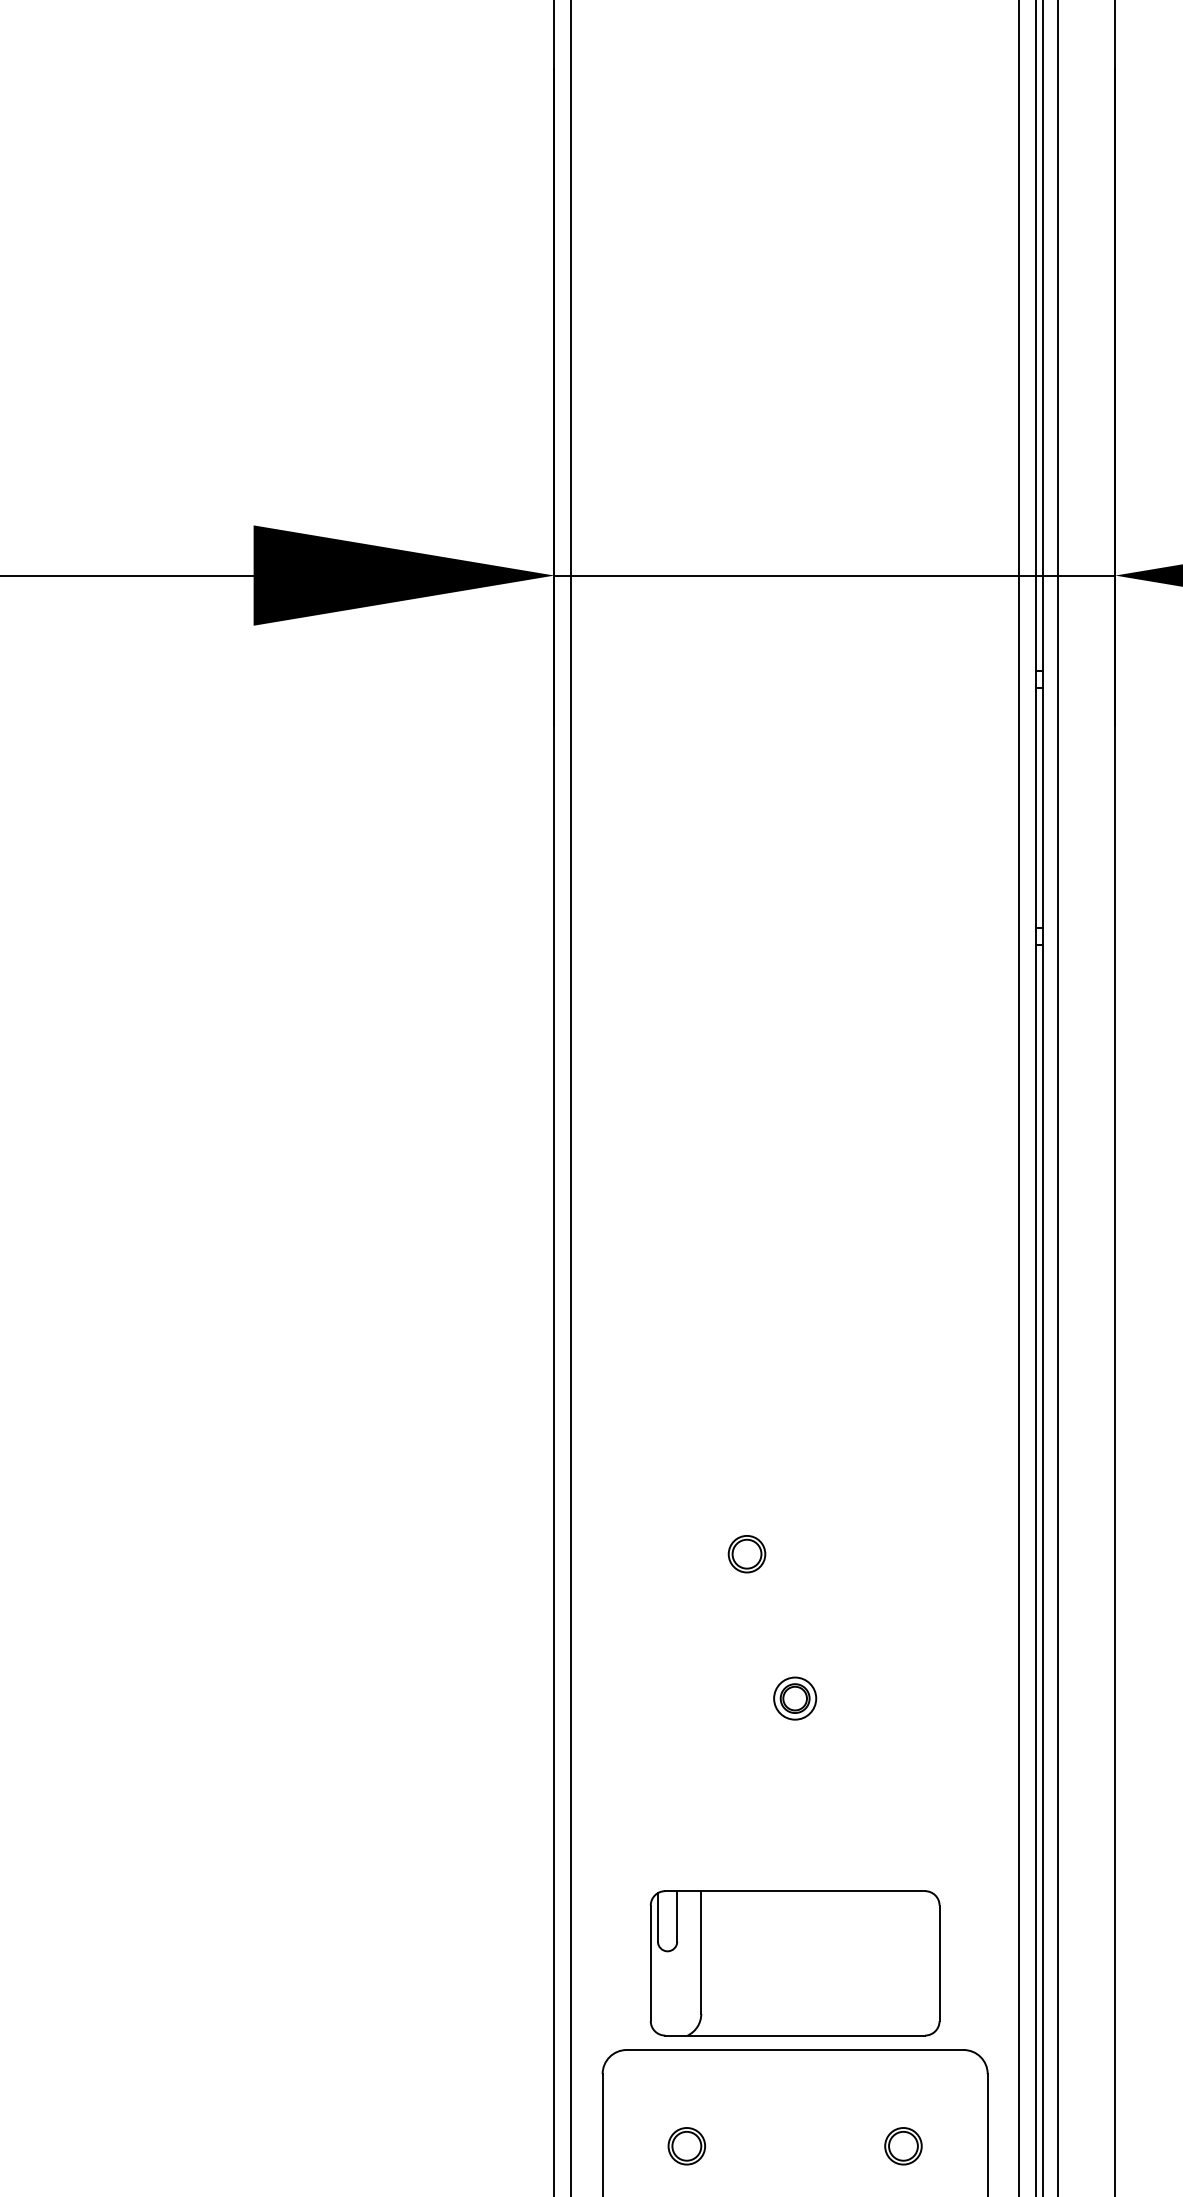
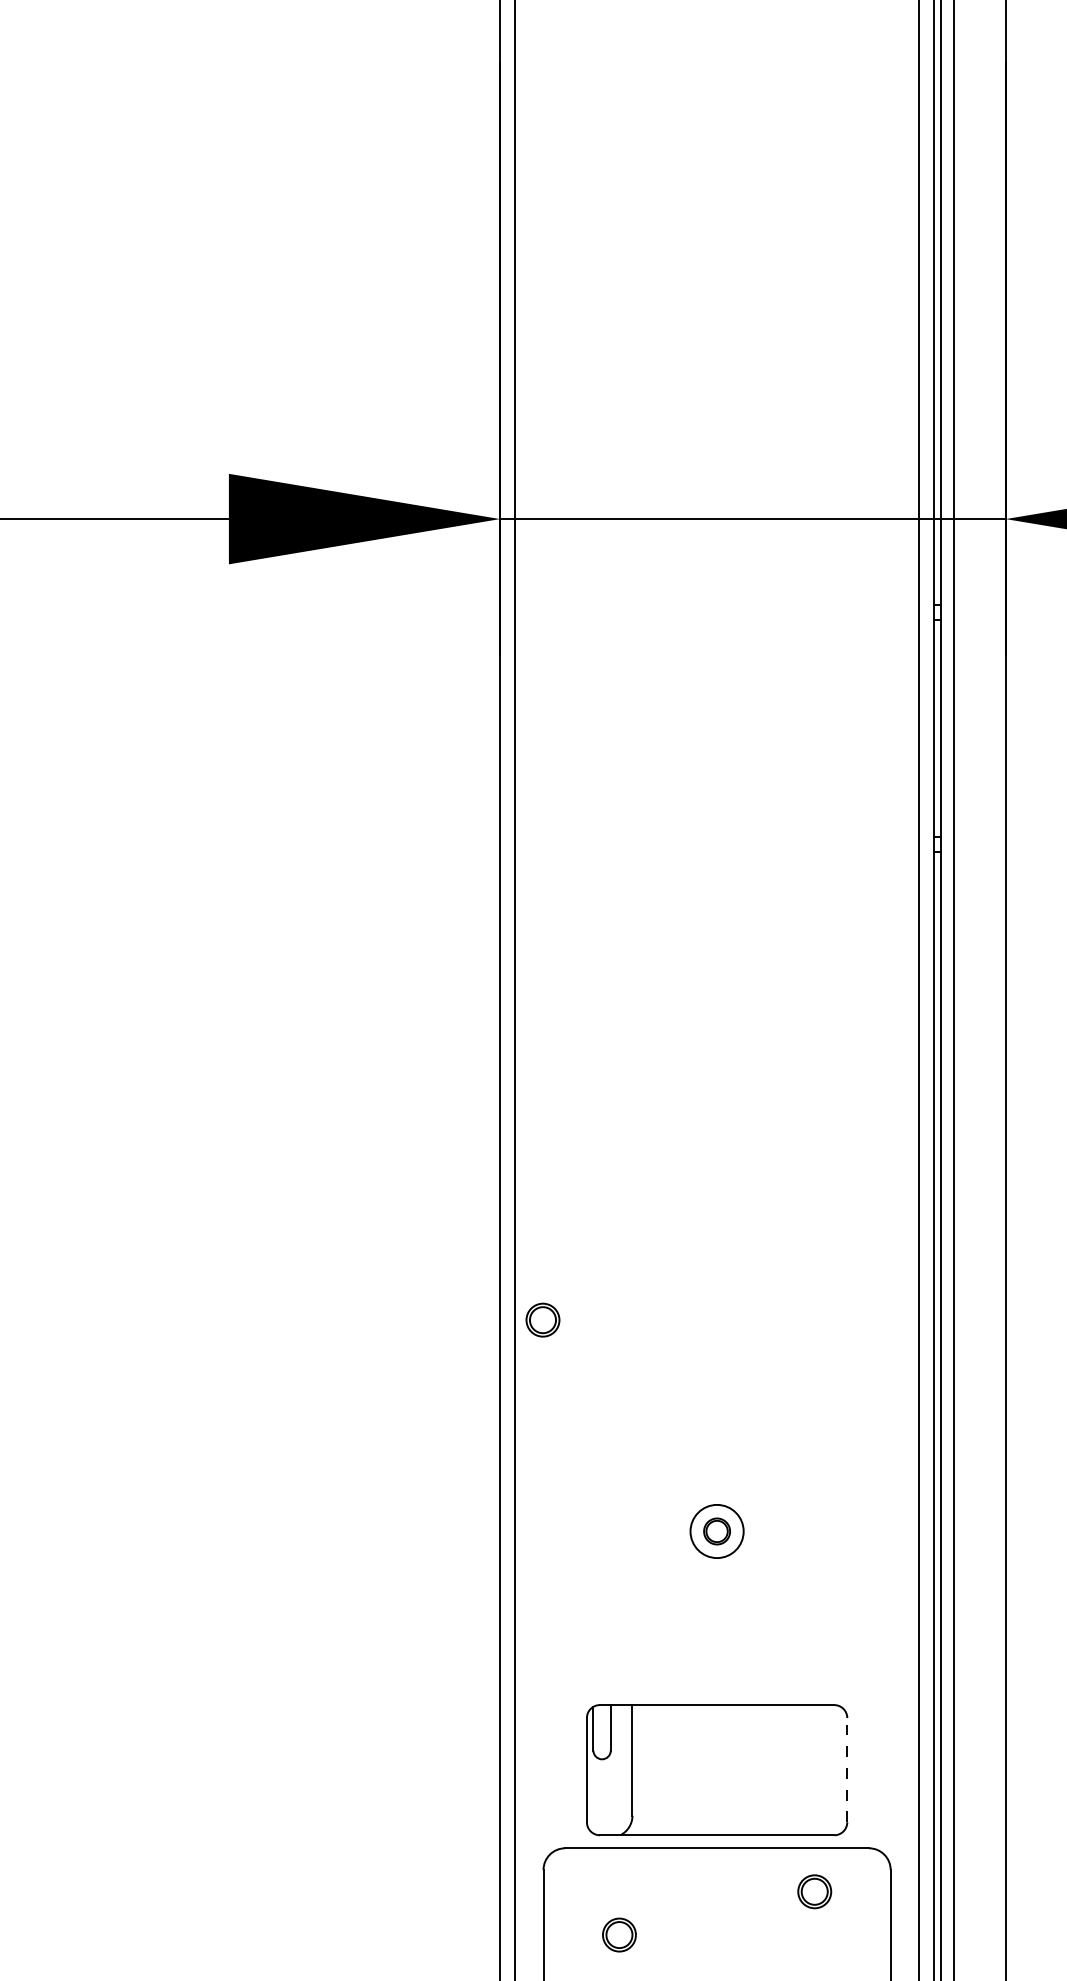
part: (746, 1554) -> (542, 1320), moved
circle: (795, 1698) -> (717, 1531), size x1.4
line: (939, 1963) -> (847, 1770), solid -> dashed
part: (903, 2146) -> (814, 1892), moved

